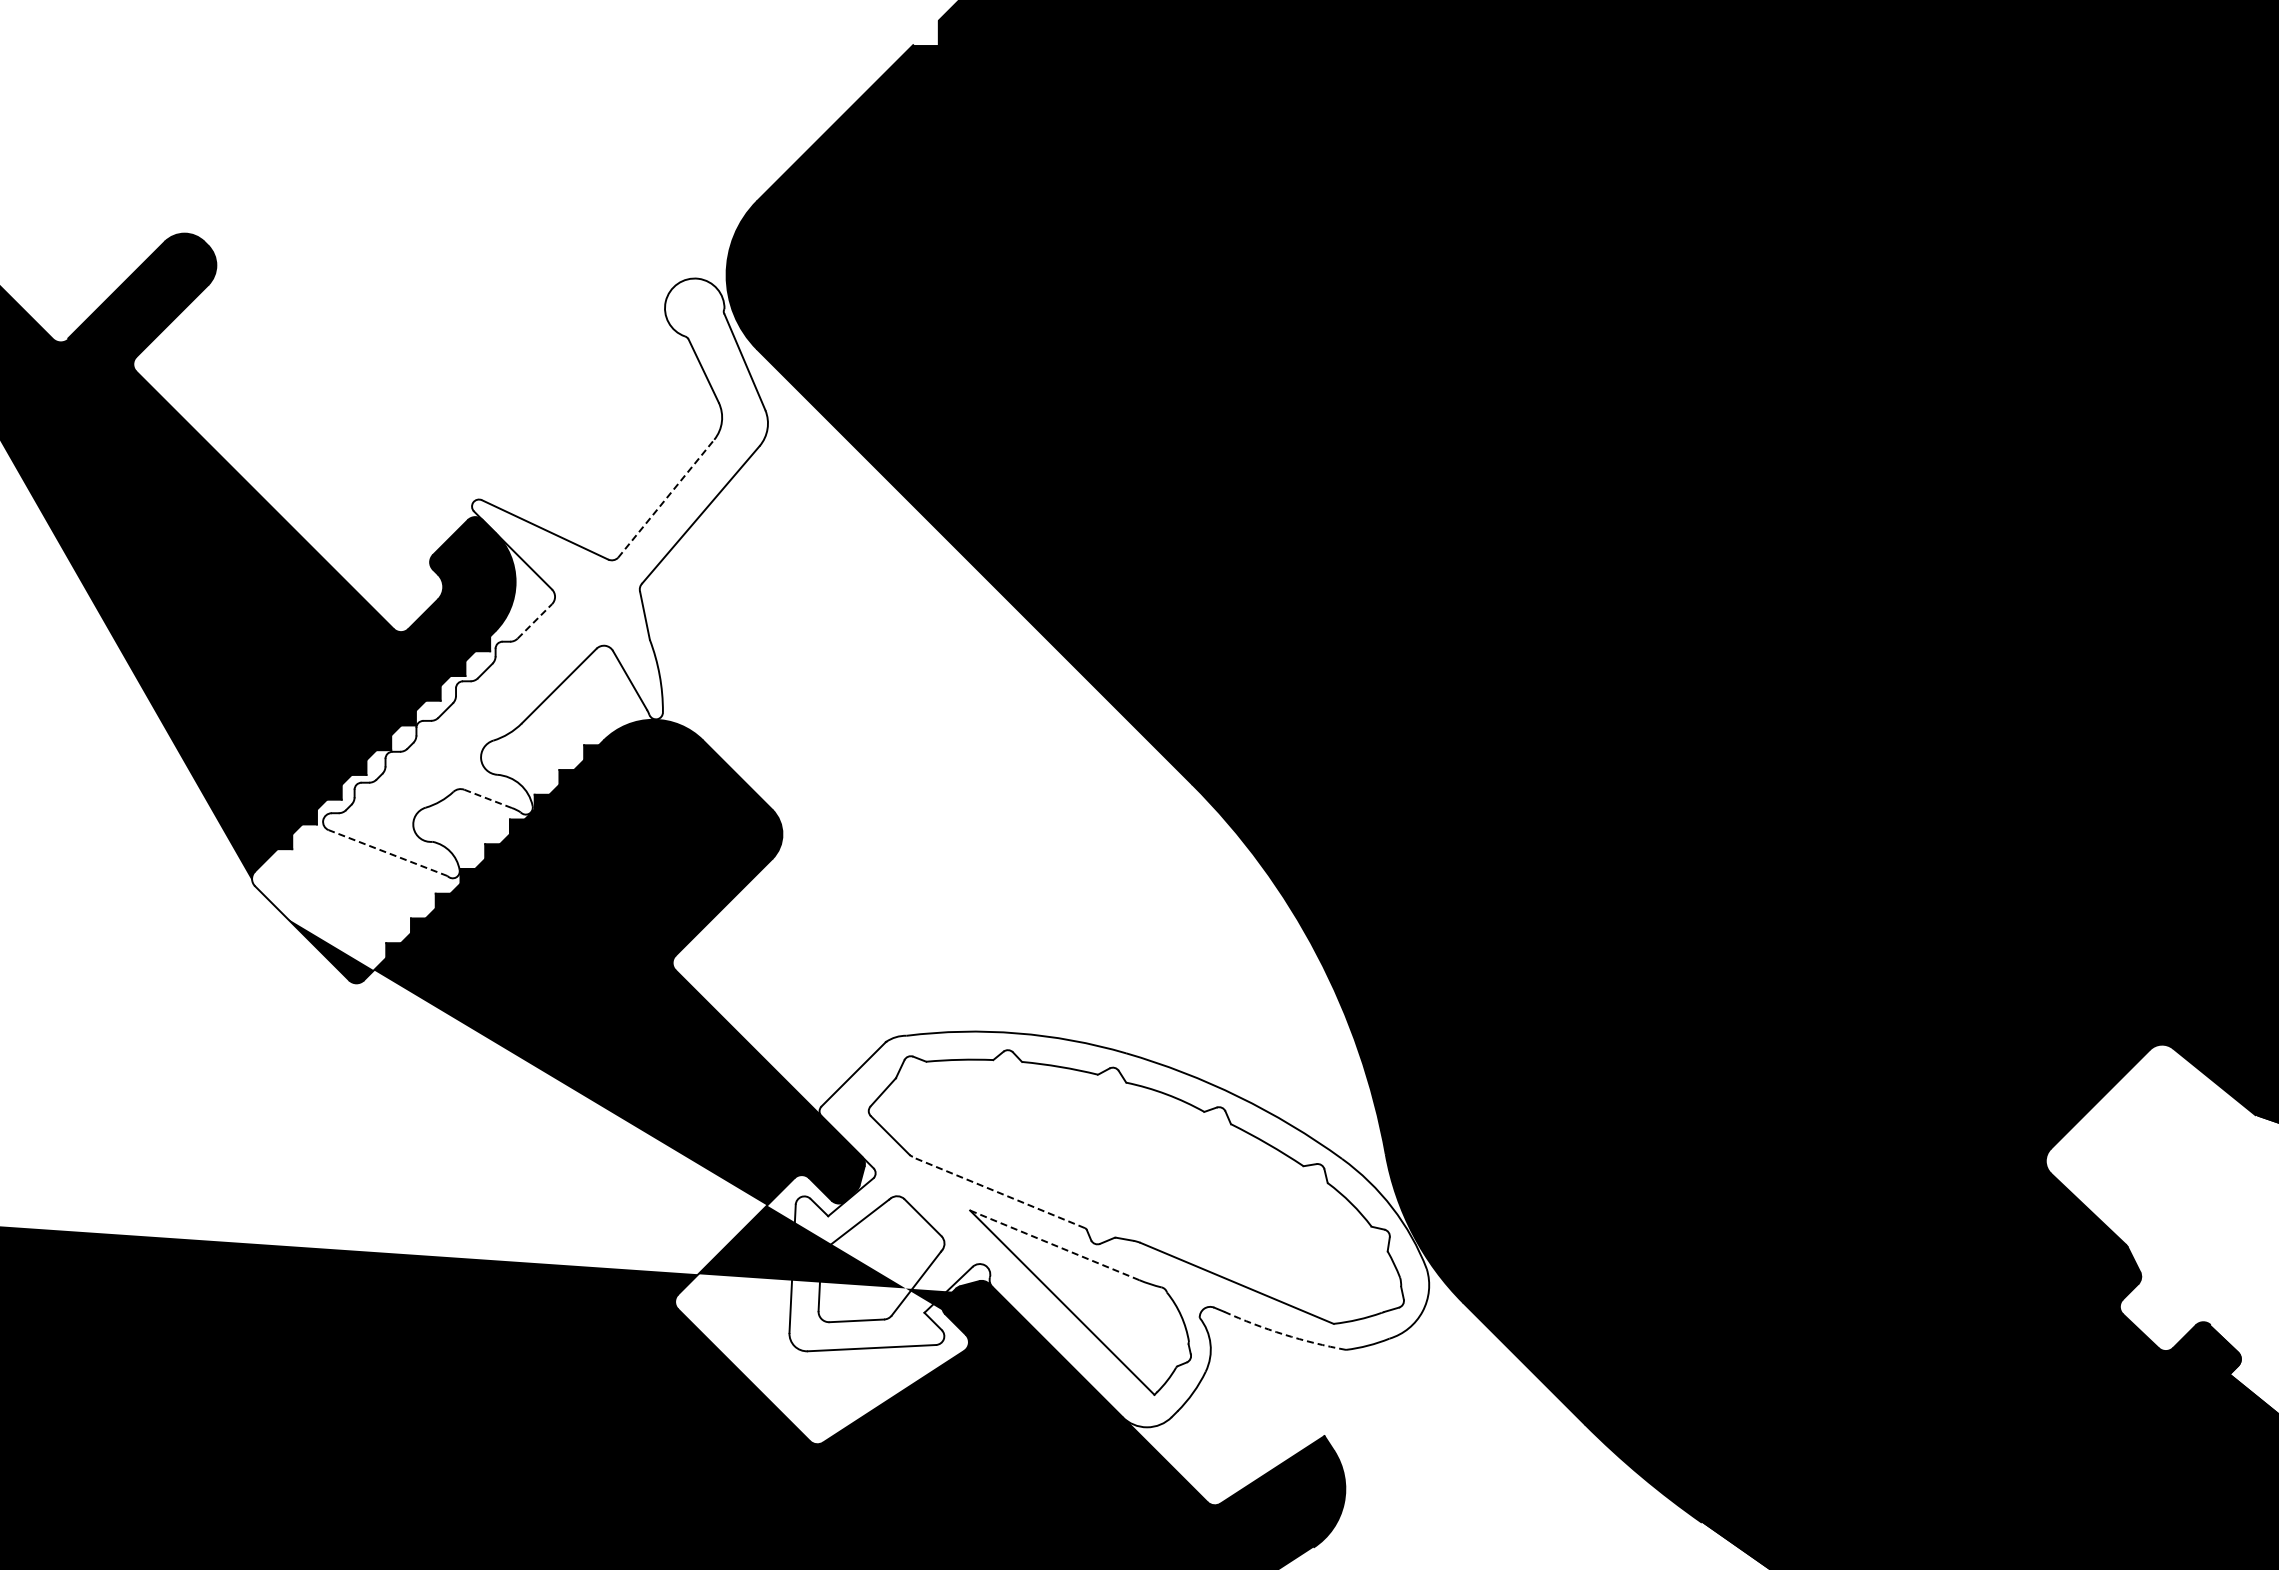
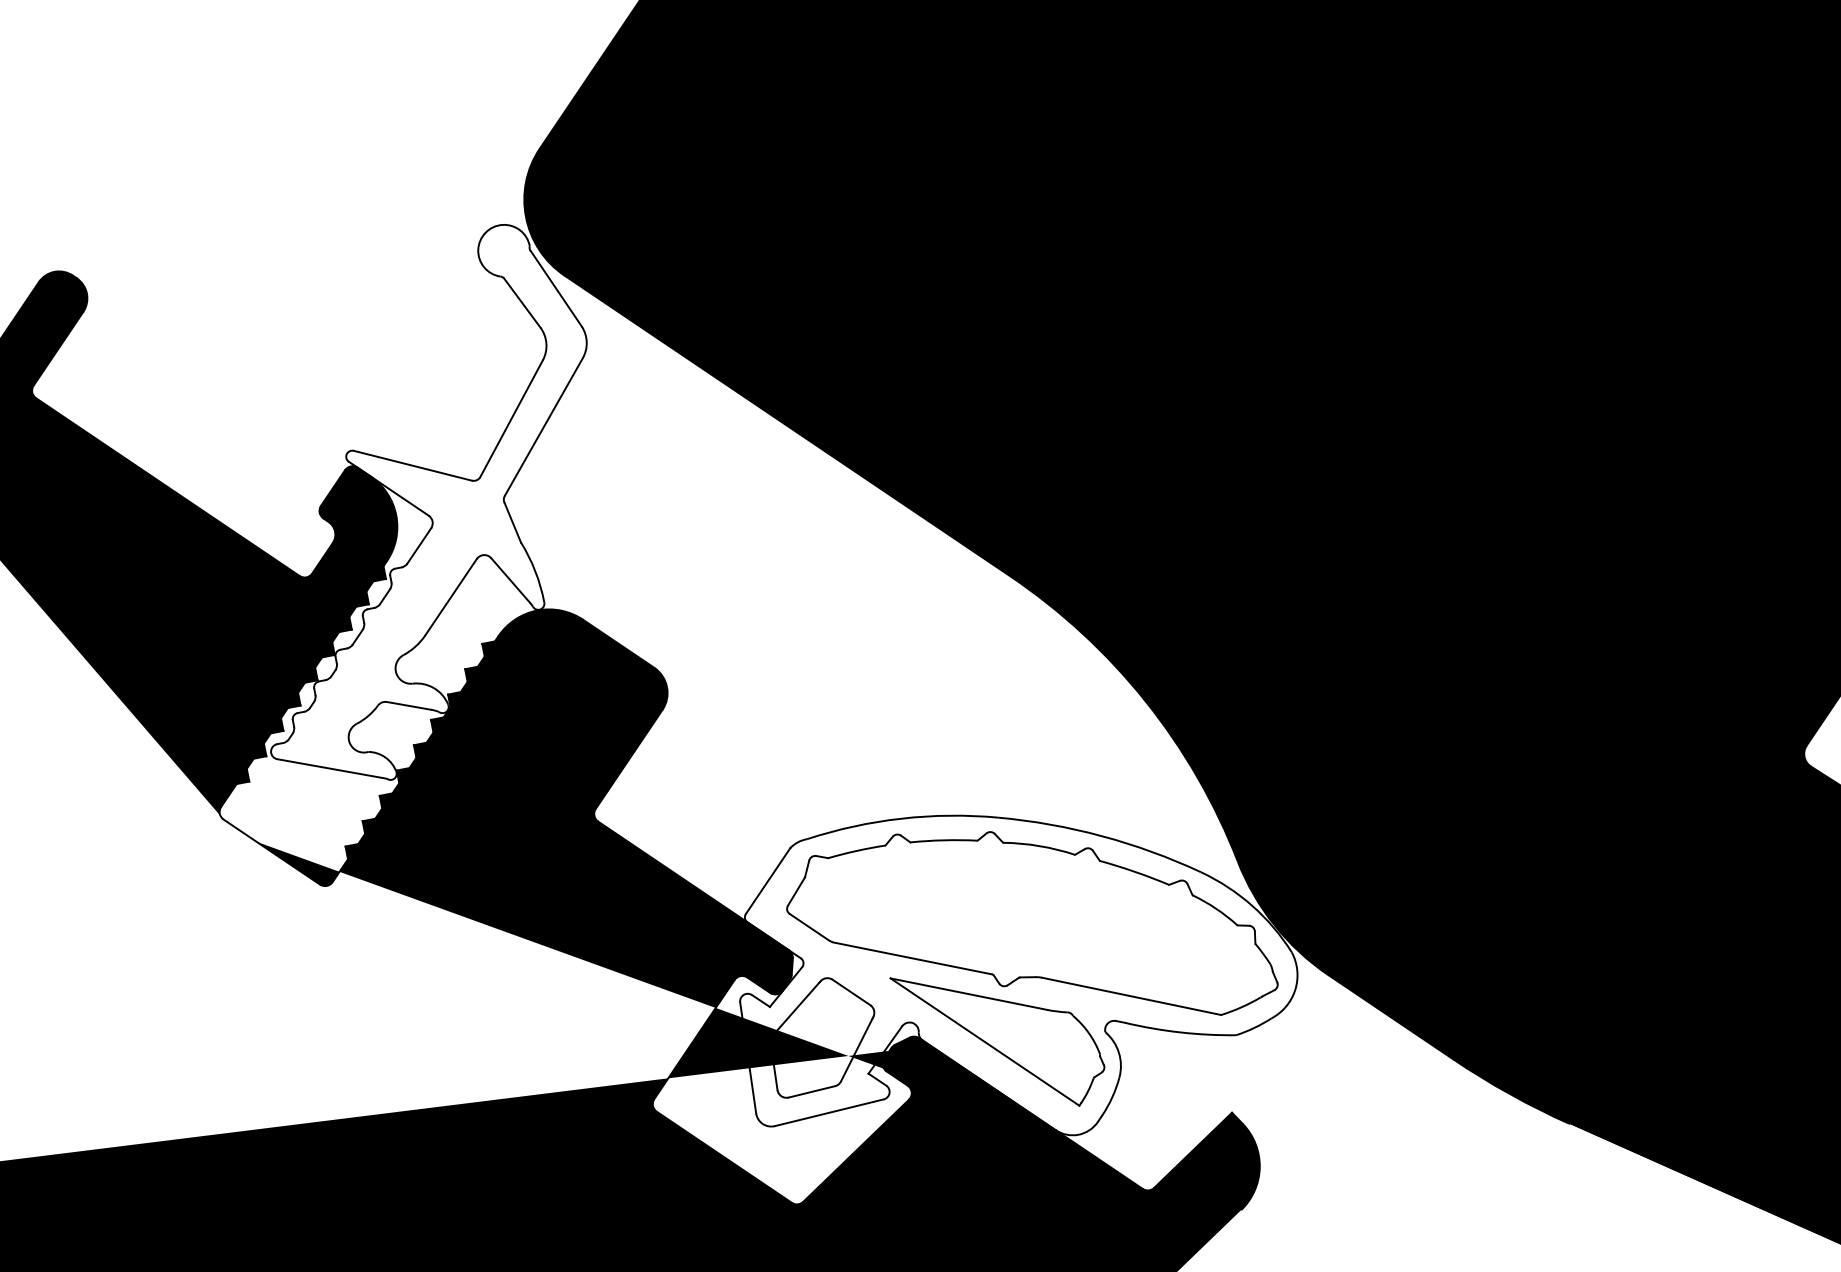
line: (666, 498) -> (511, 418), dashed -> solid
line: (535, 621) -> (419, 545), dashed -> solid
line: (487, 798) -> (408, 705), dashed -> solid
line: (388, 853) -> (332, 769), dashed -> solid
line: (998, 1192) -> (911, 958), dashed -> solid
line: (1055, 1245) -> (969, 994), dashed -> solid
arc: (1283, 1334) -> (1179, 1032), dashed -> solid

